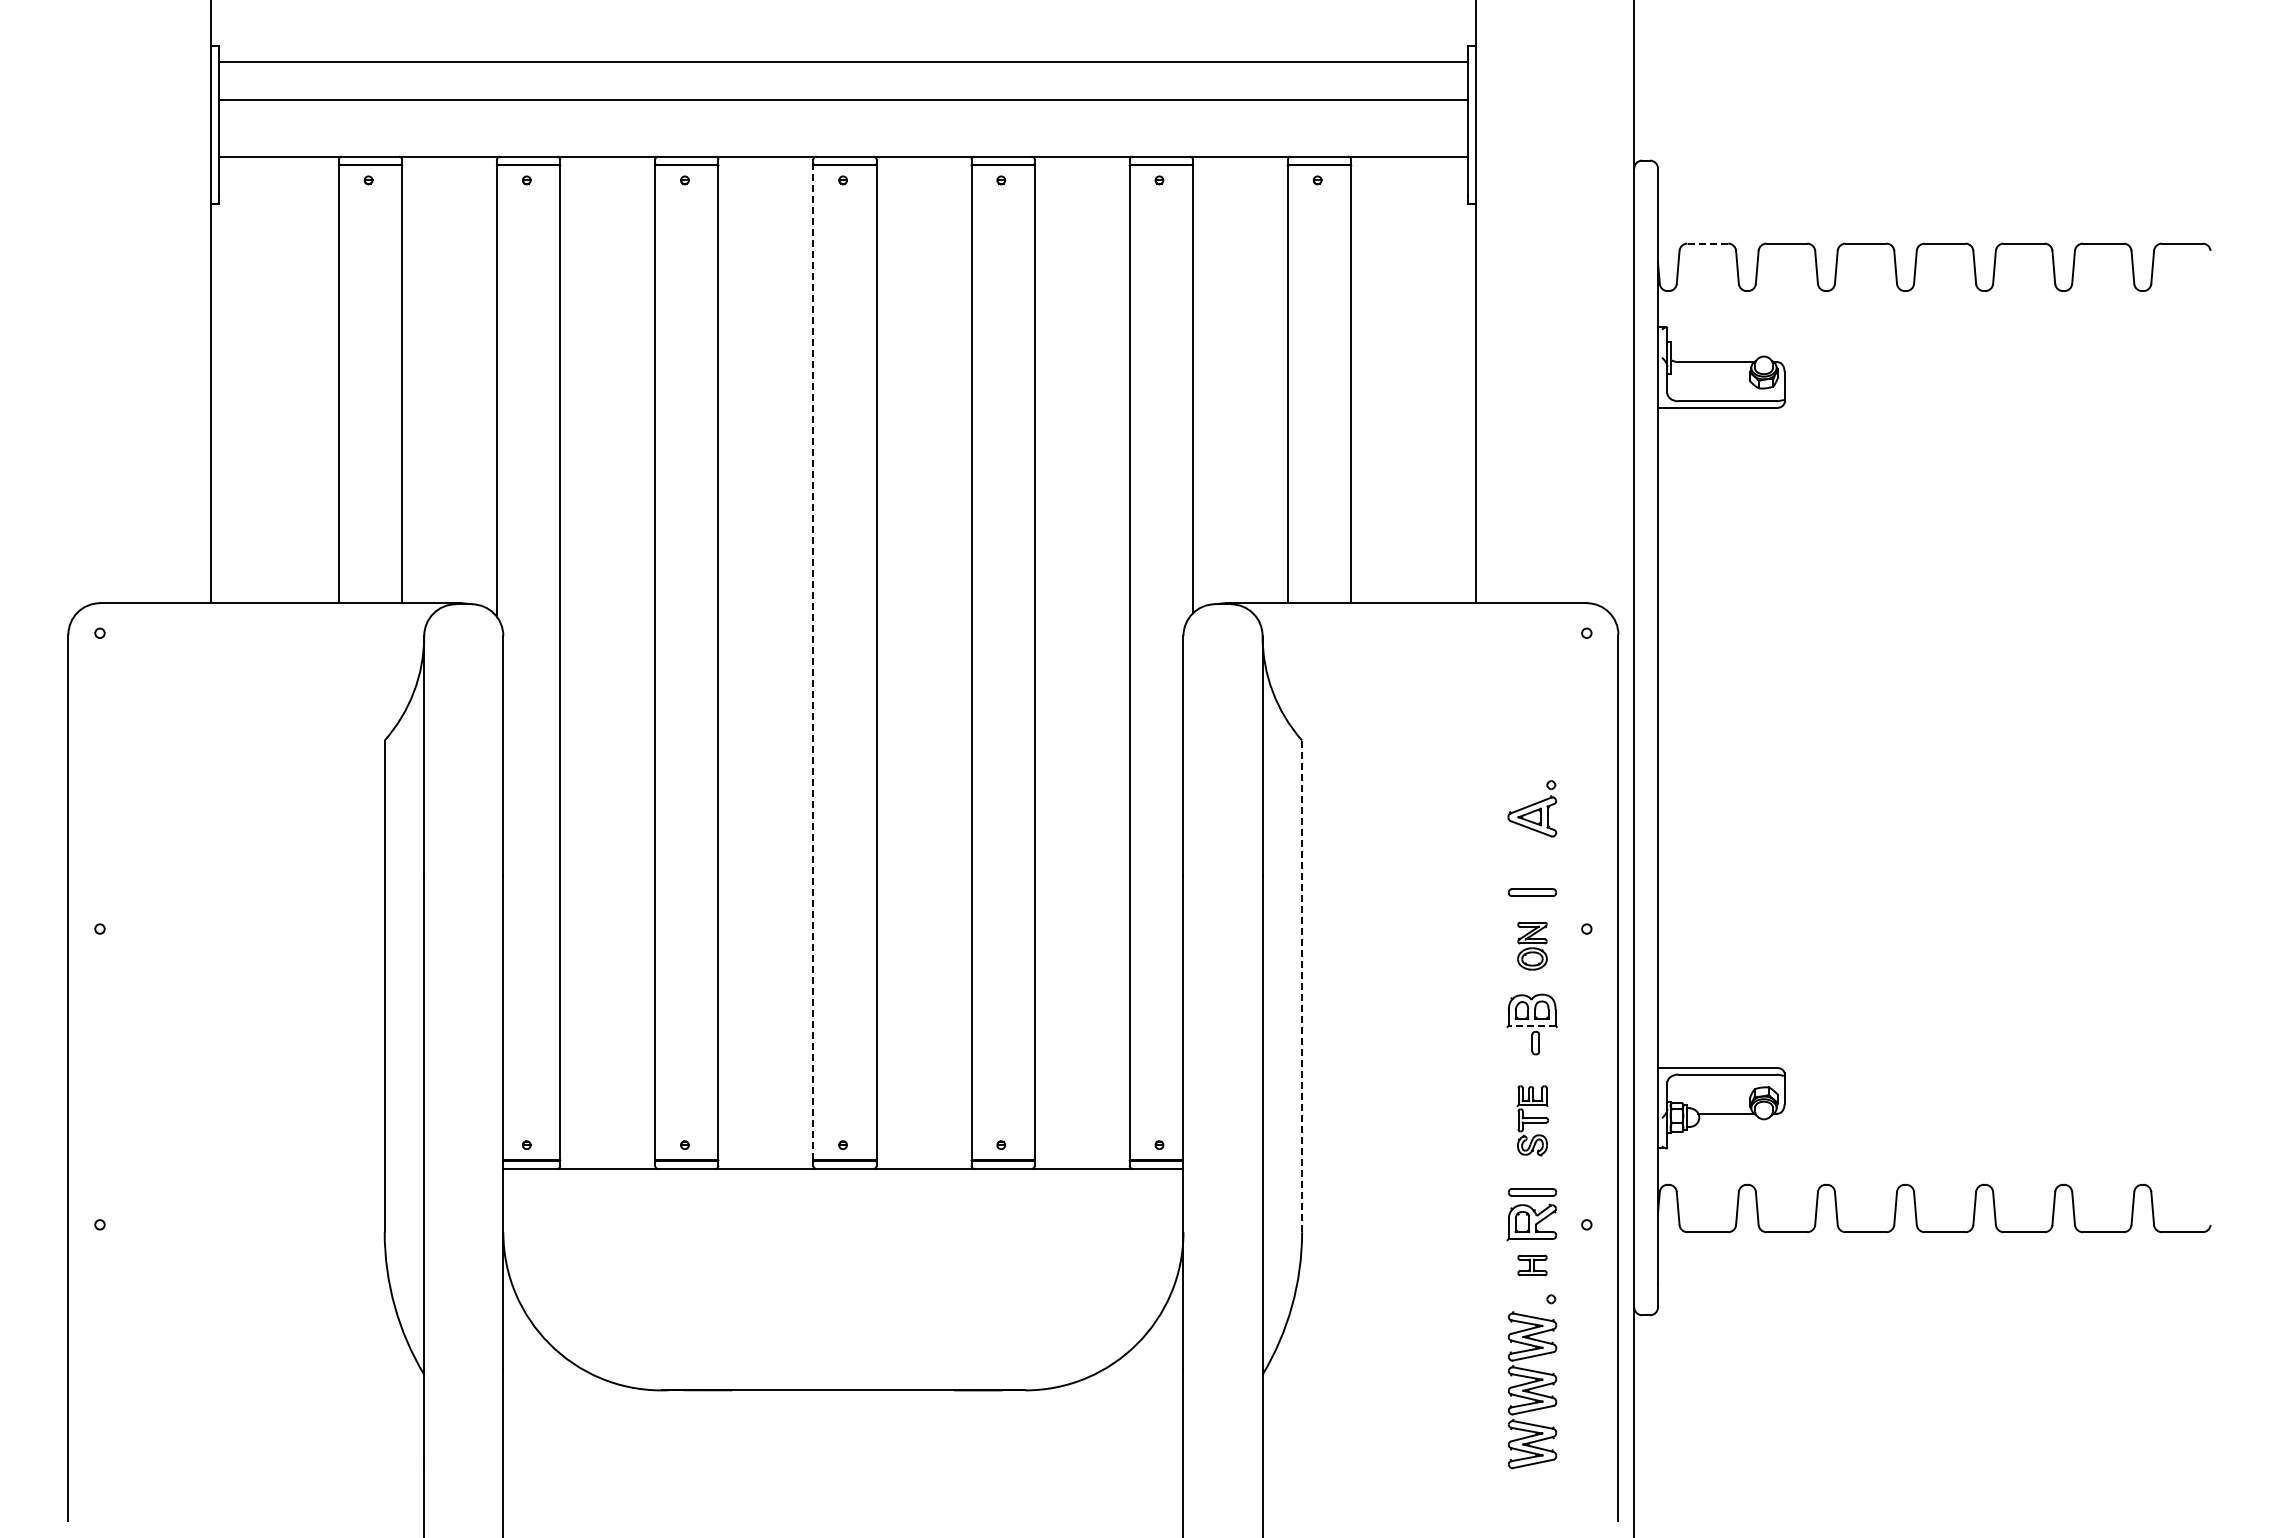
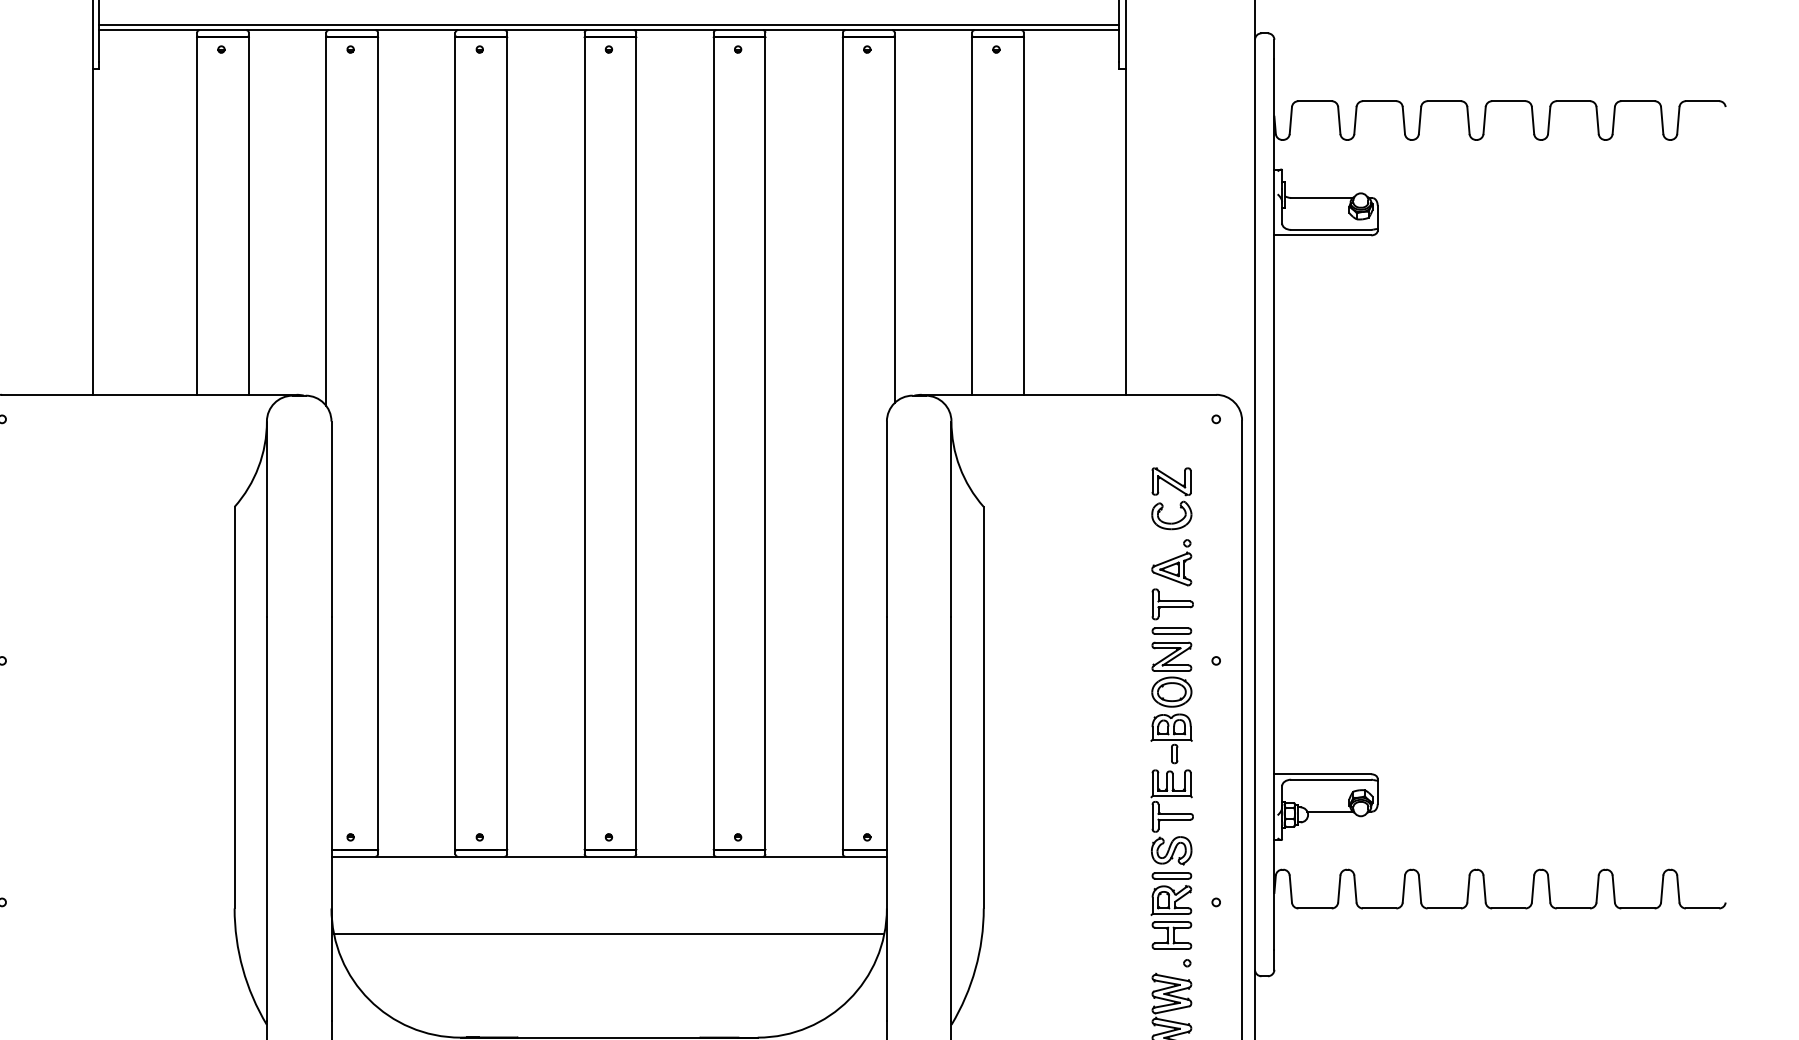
line: (843, 150) -> (609, 25), added
line: (1707, 243) -> (1314, 101), dashed -> solid
line: (813, 662) -> (584, 443), dashed -> solid
part: (1542, 736) -> (1180, 503), added
part: (1533, 859) -> (1172, 604), added
part: (1532, 946) -> (1171, 675), size x1.67
line: (1302, 986) -> (984, 707), dashed -> solid
line: (1531, 1025) -> (1171, 739), dashed -> solid
part: (1532, 1120) -> (1171, 817), size x1.67
line: (843, 1263) -> (609, 933), added
part: (1532, 1265) -> (1171, 935), size x1.67

